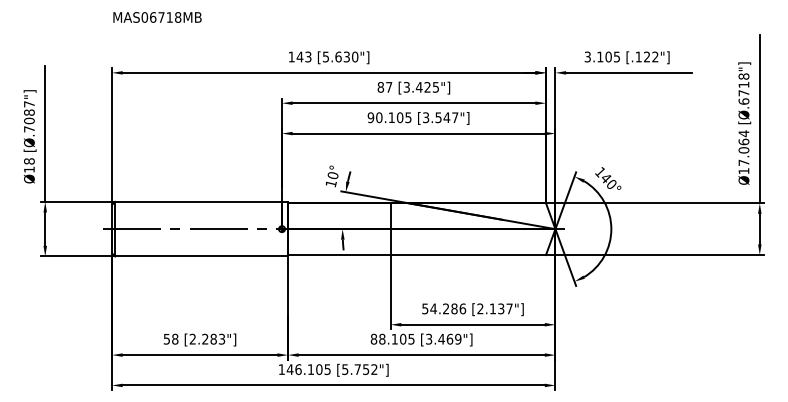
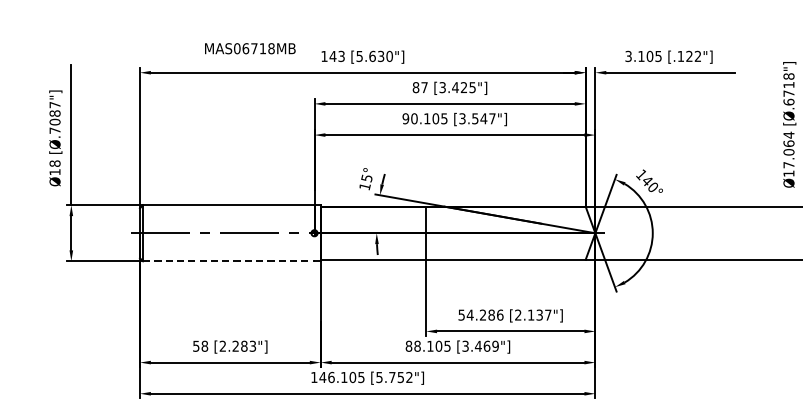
text: (157, 17) -> (250, 48), moved
text: (332, 175) -> (366, 178), 10° -> 15°
line: (199, 256) -> (229, 261), solid -> dashed

